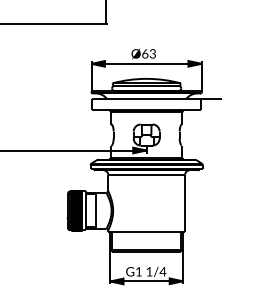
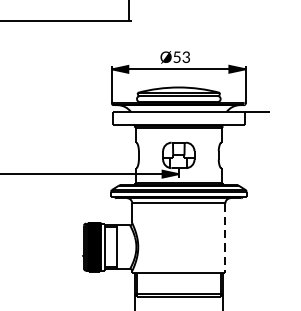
text: (145, 53) -> (177, 56), Ø63 -> Ø53
line: (185, 203) -> (225, 238), solid -> dashed

